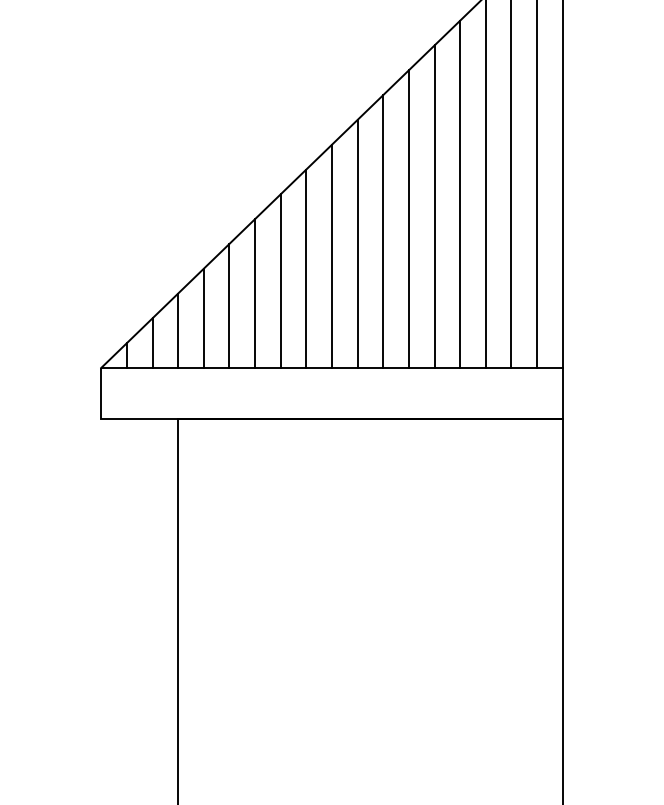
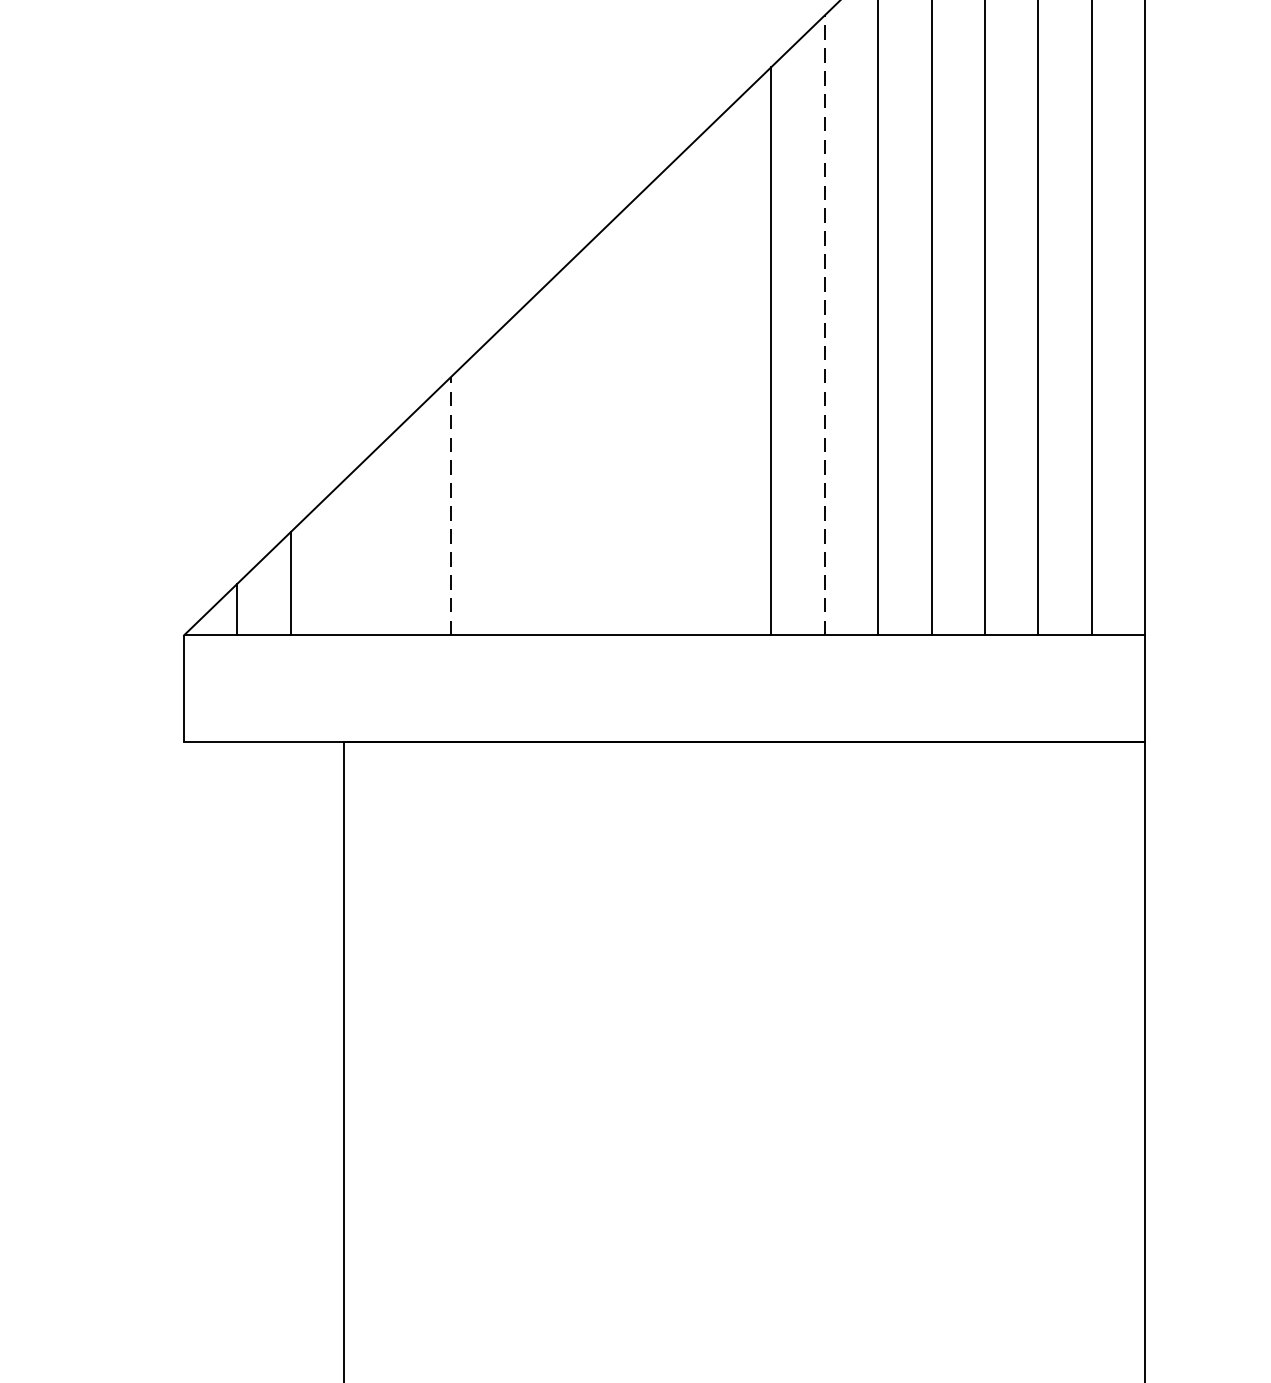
line: (408, 219) -> (823, 326), solid -> dashed
line: (357, 243) -> (717, 376), removed
line: (332, 255) -> (665, 401), removed
line: (306, 268) -> (611, 428), removed
line: (280, 280) -> (557, 453), removed
line: (255, 293) -> (505, 480), removed
line: (229, 305) -> (451, 505), solid -> dashed
line: (203, 317) -> (397, 530), removed
line: (178, 330) -> (344, 557), removed

